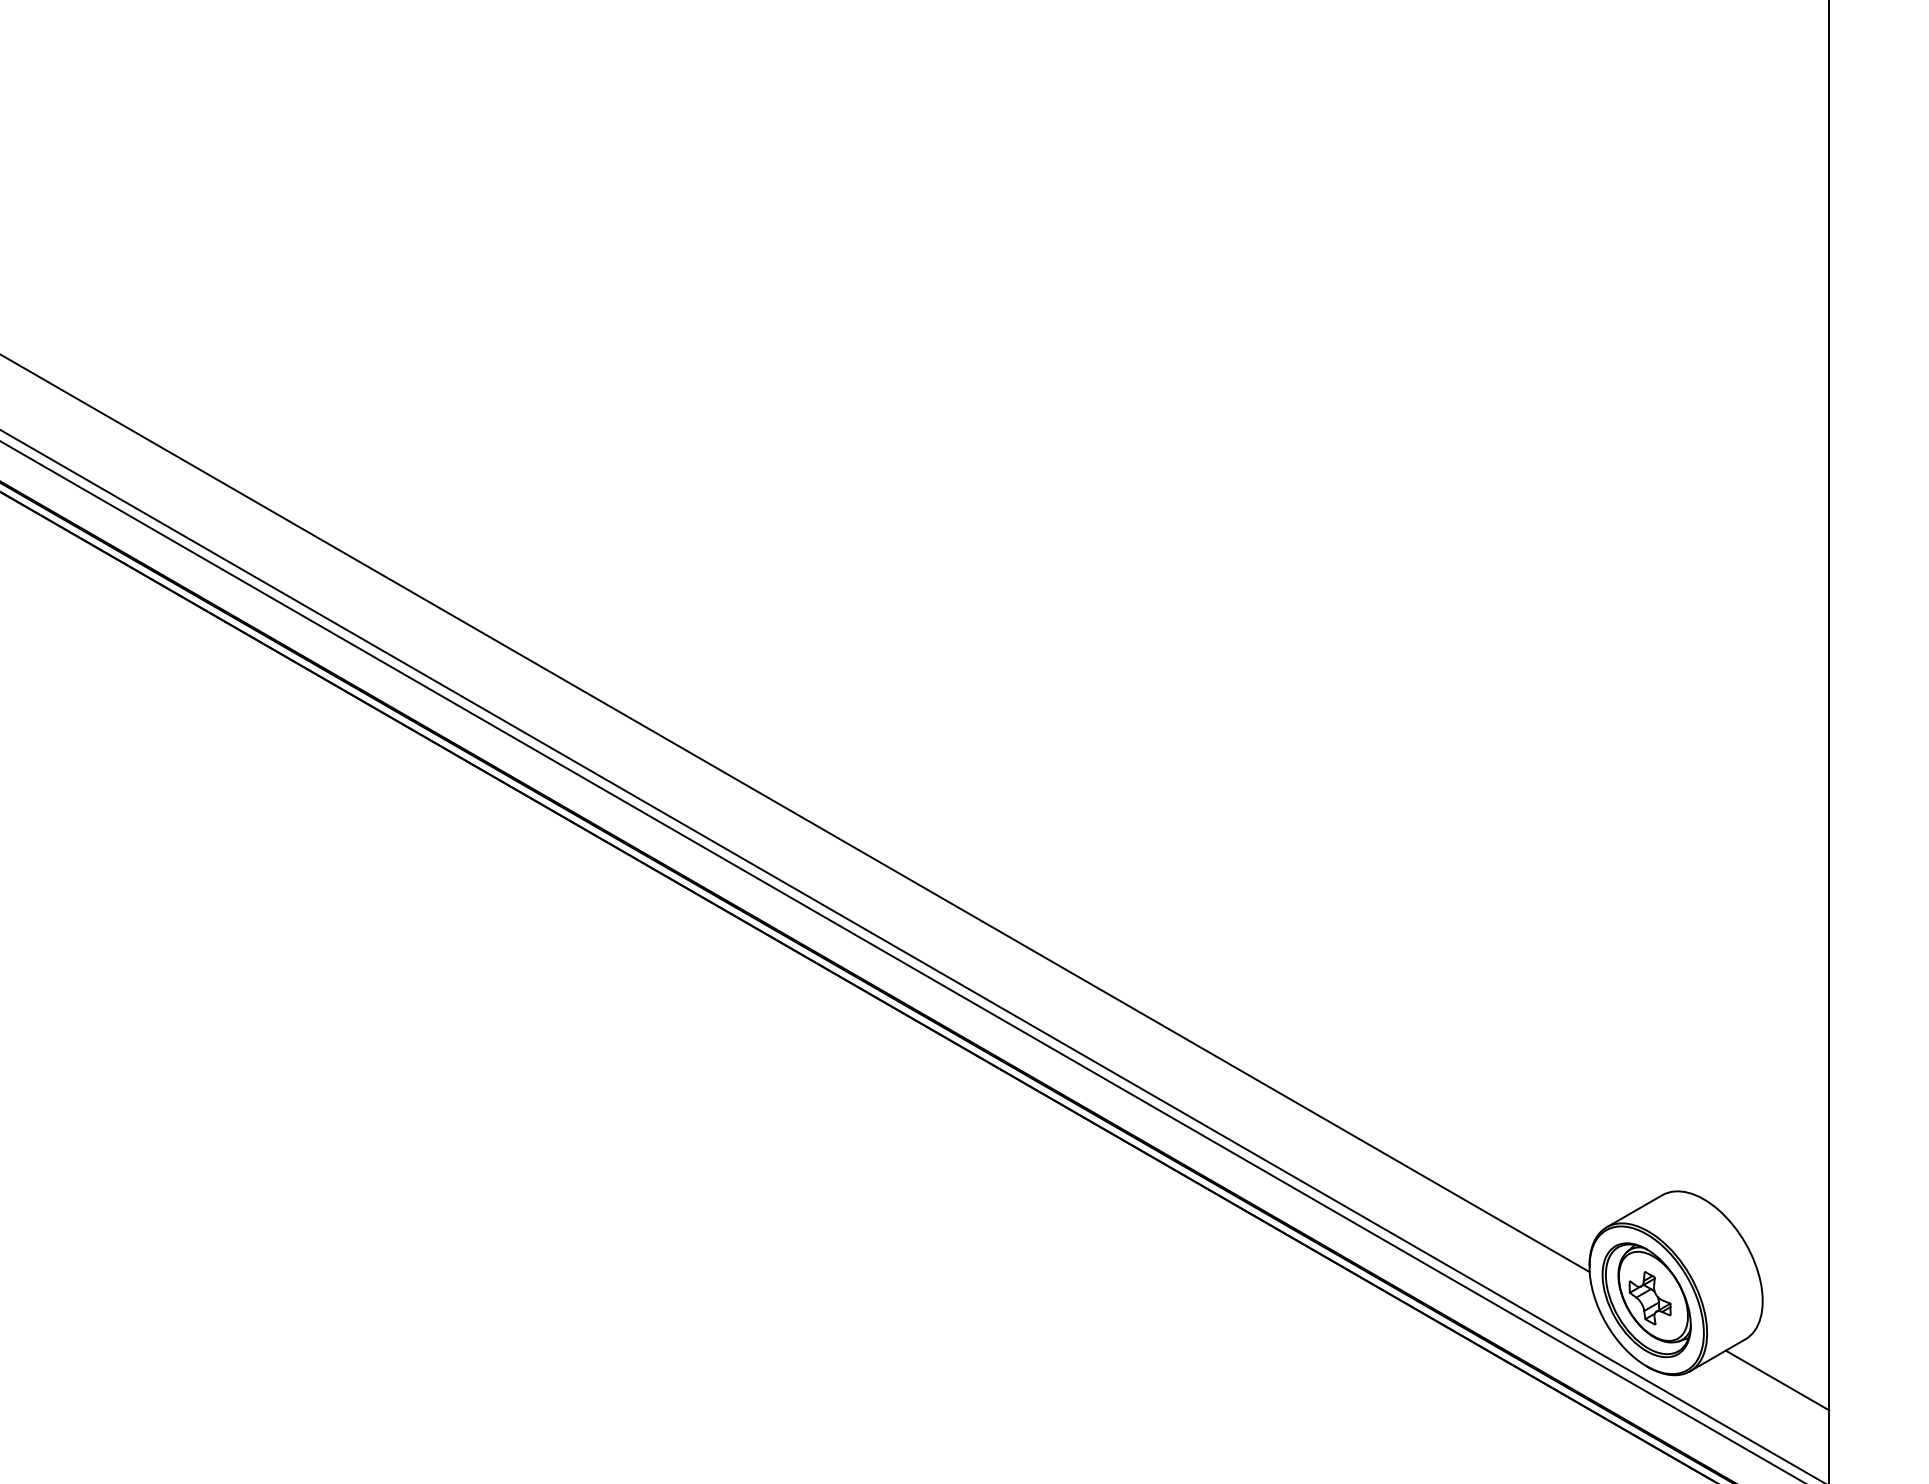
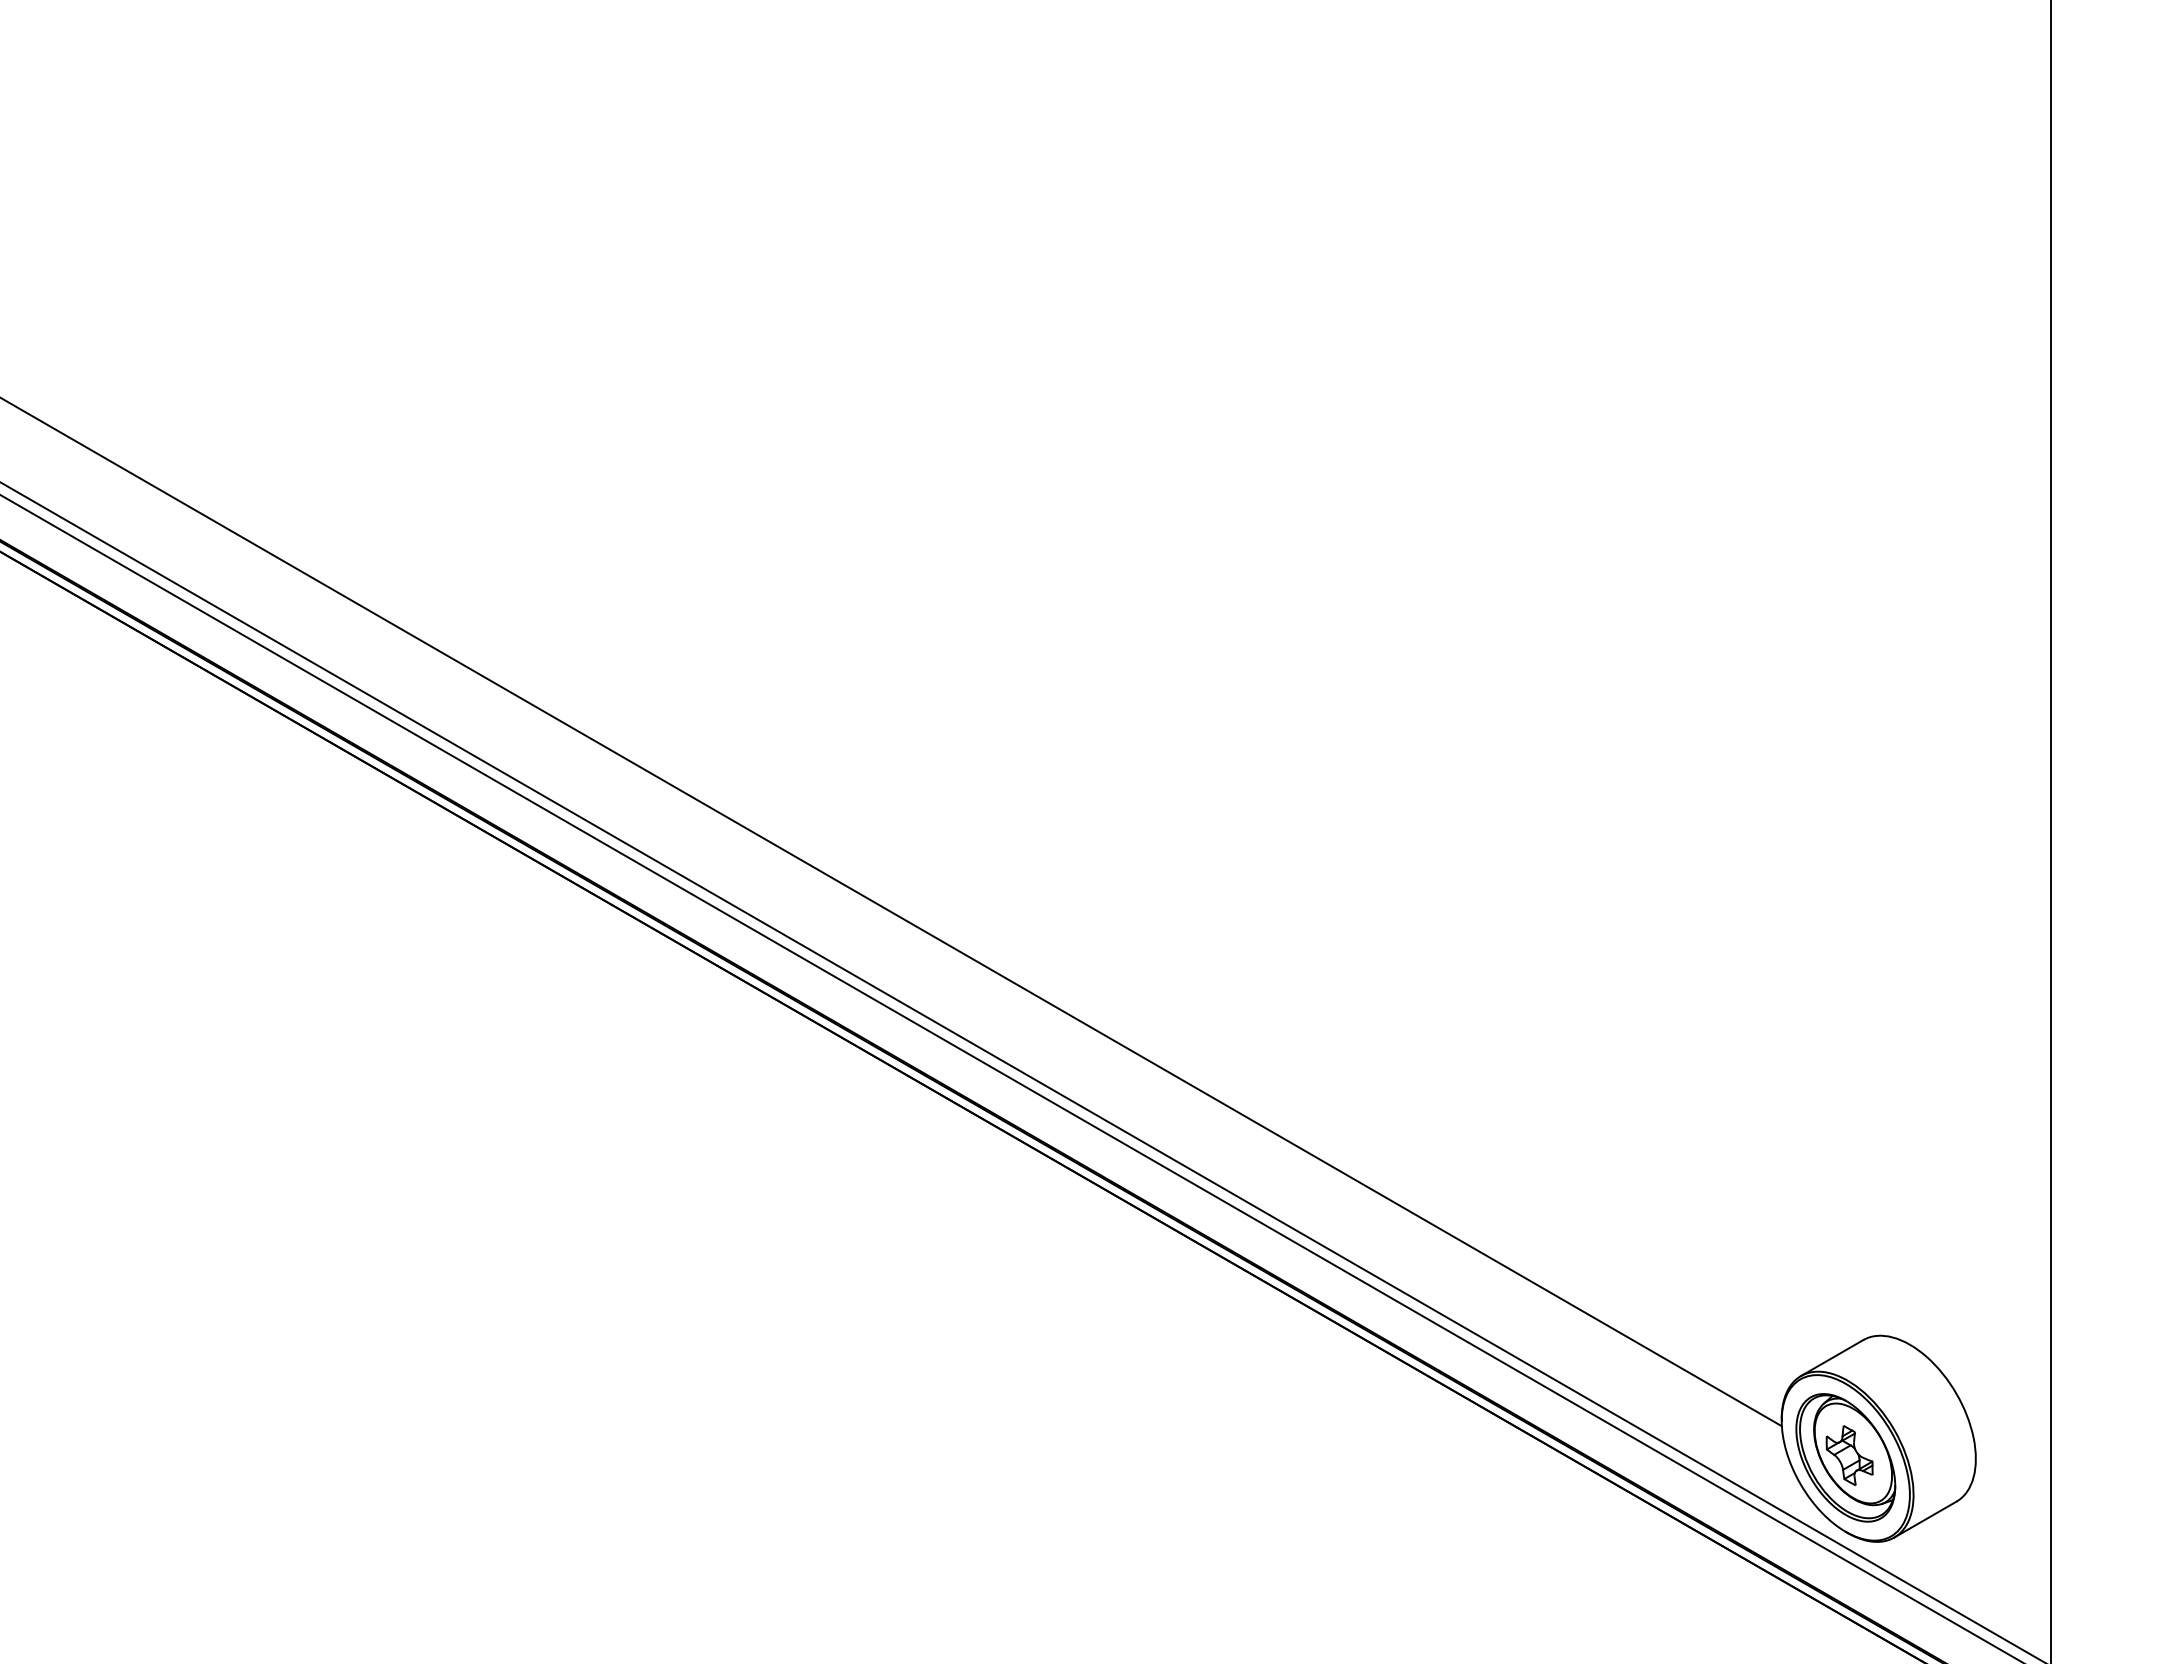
line: (1777, 1380) -> (1992, 1547), removed

